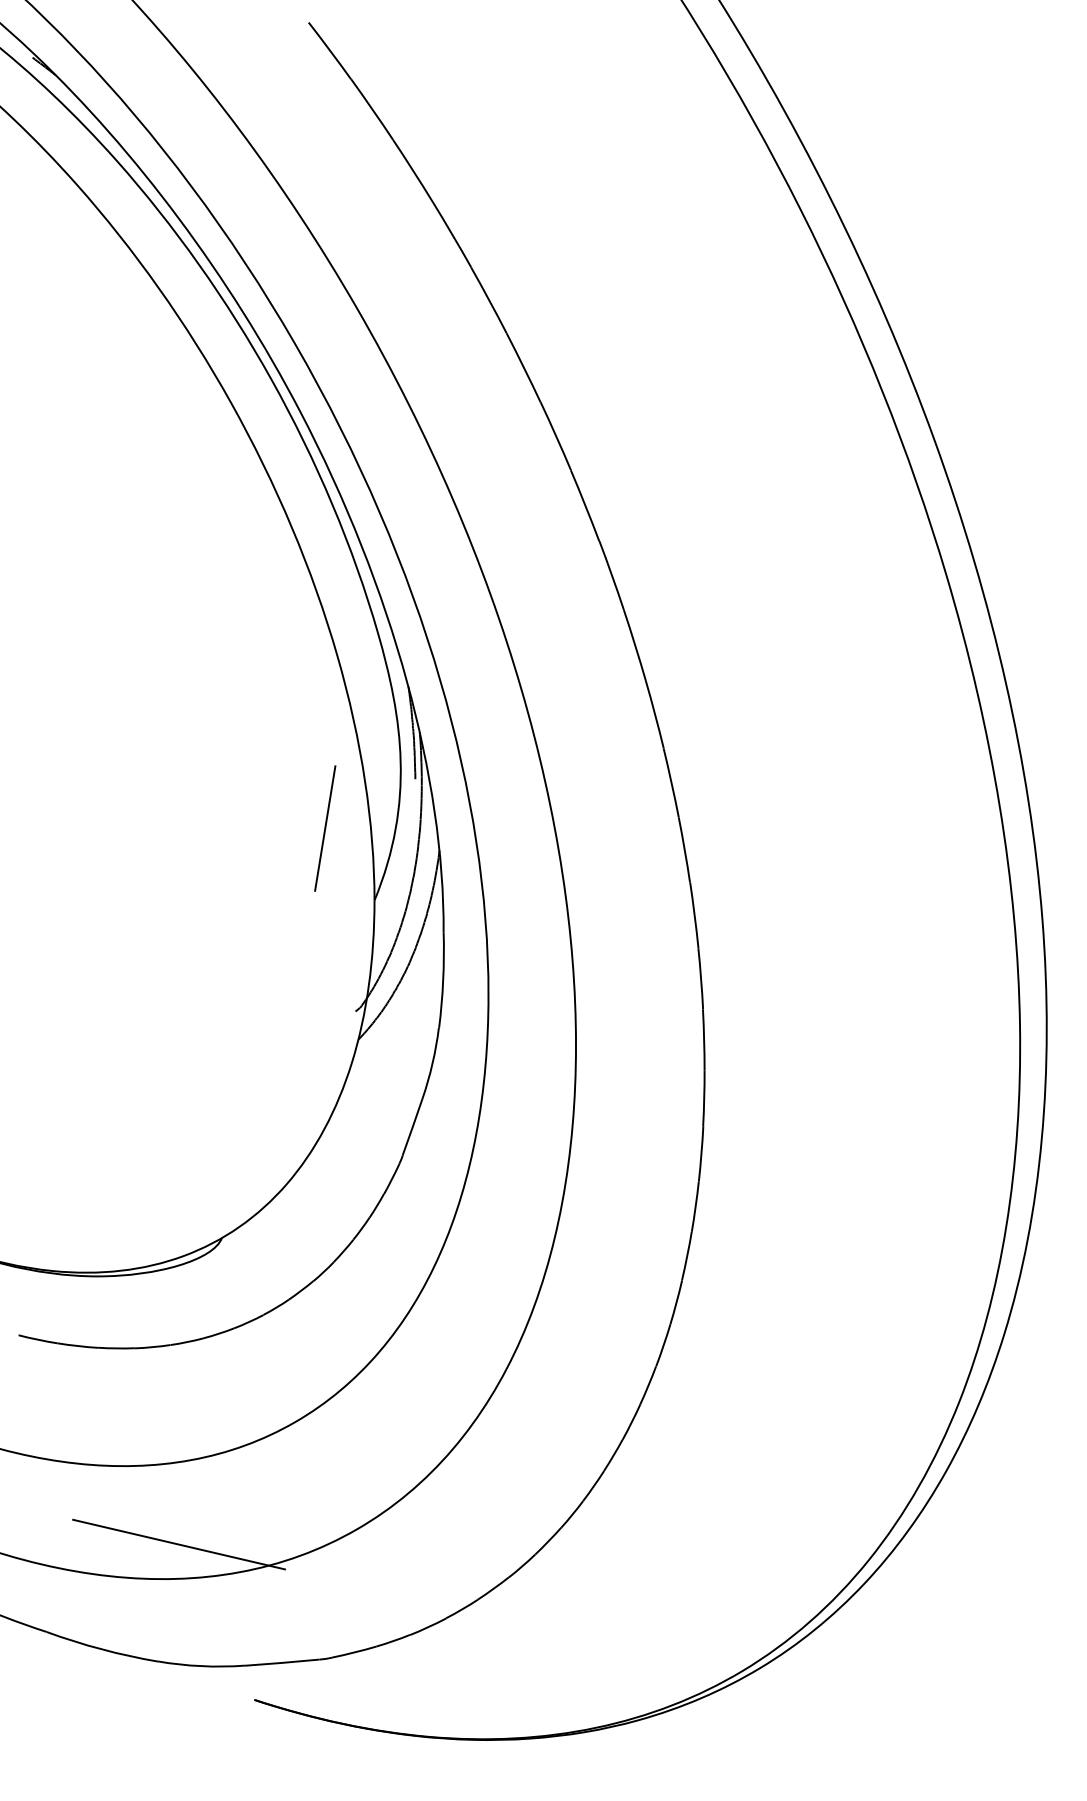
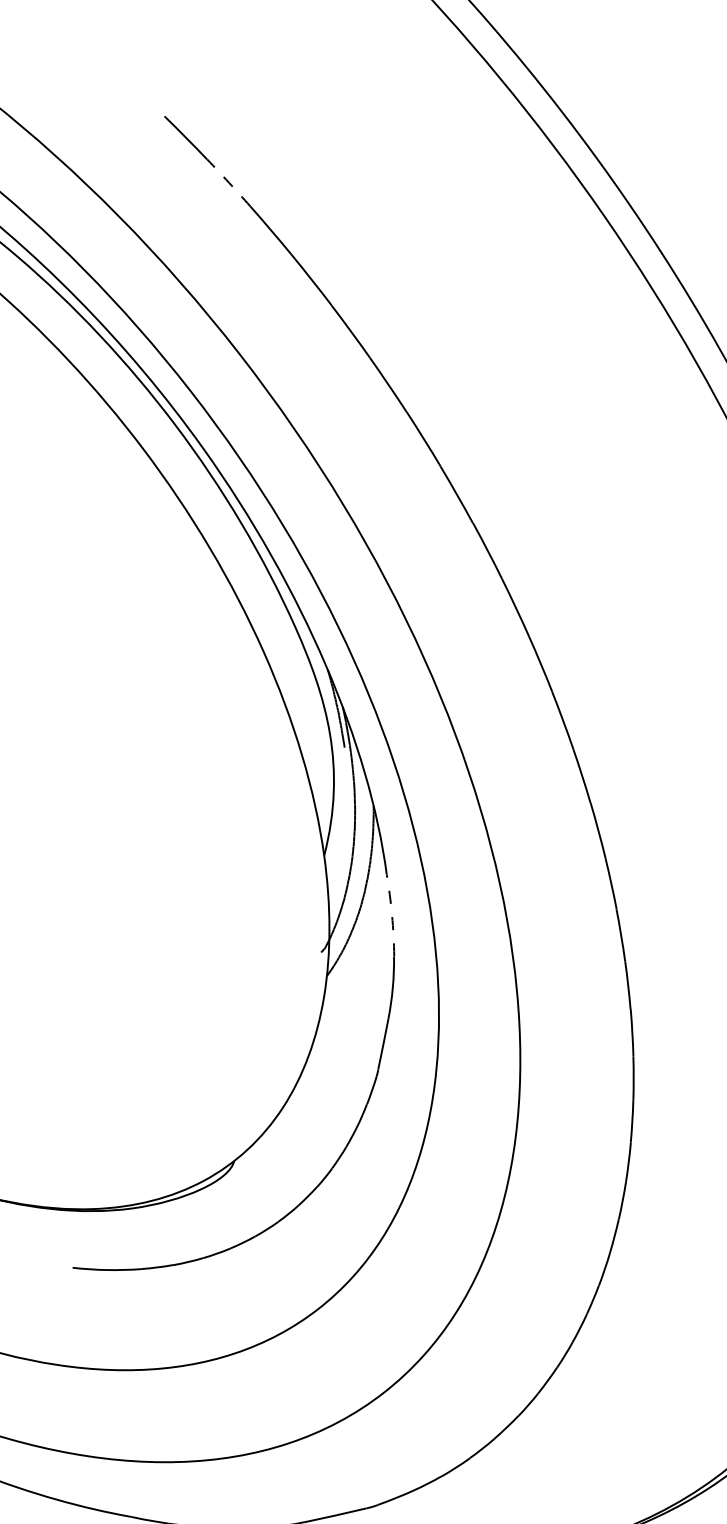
arc: (372, 109) -> (229, 182), solid -> dashed
line: (325, 828) -> (273, 800), removed
arc: (443, 980) -> (392, 915), solid -> dashed
line: (179, 1544) -> (234, 1426), removed

